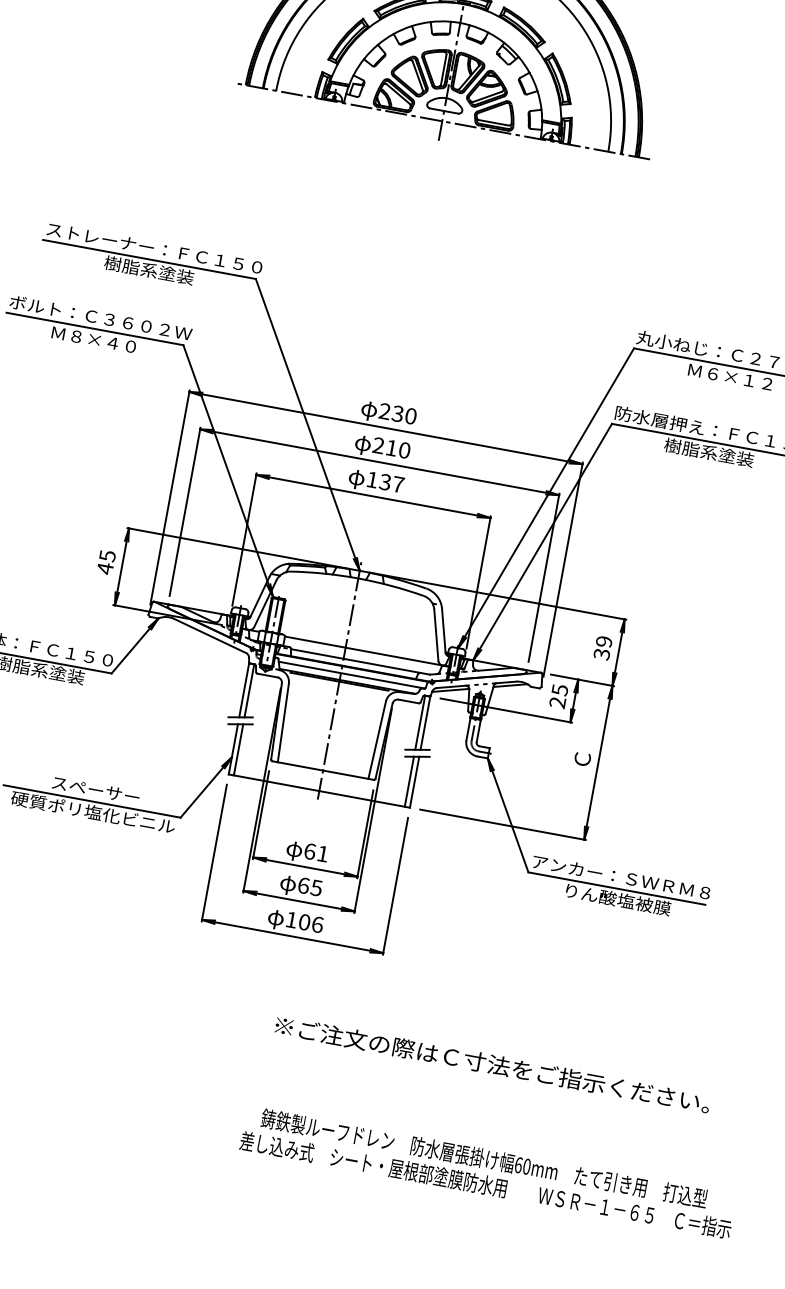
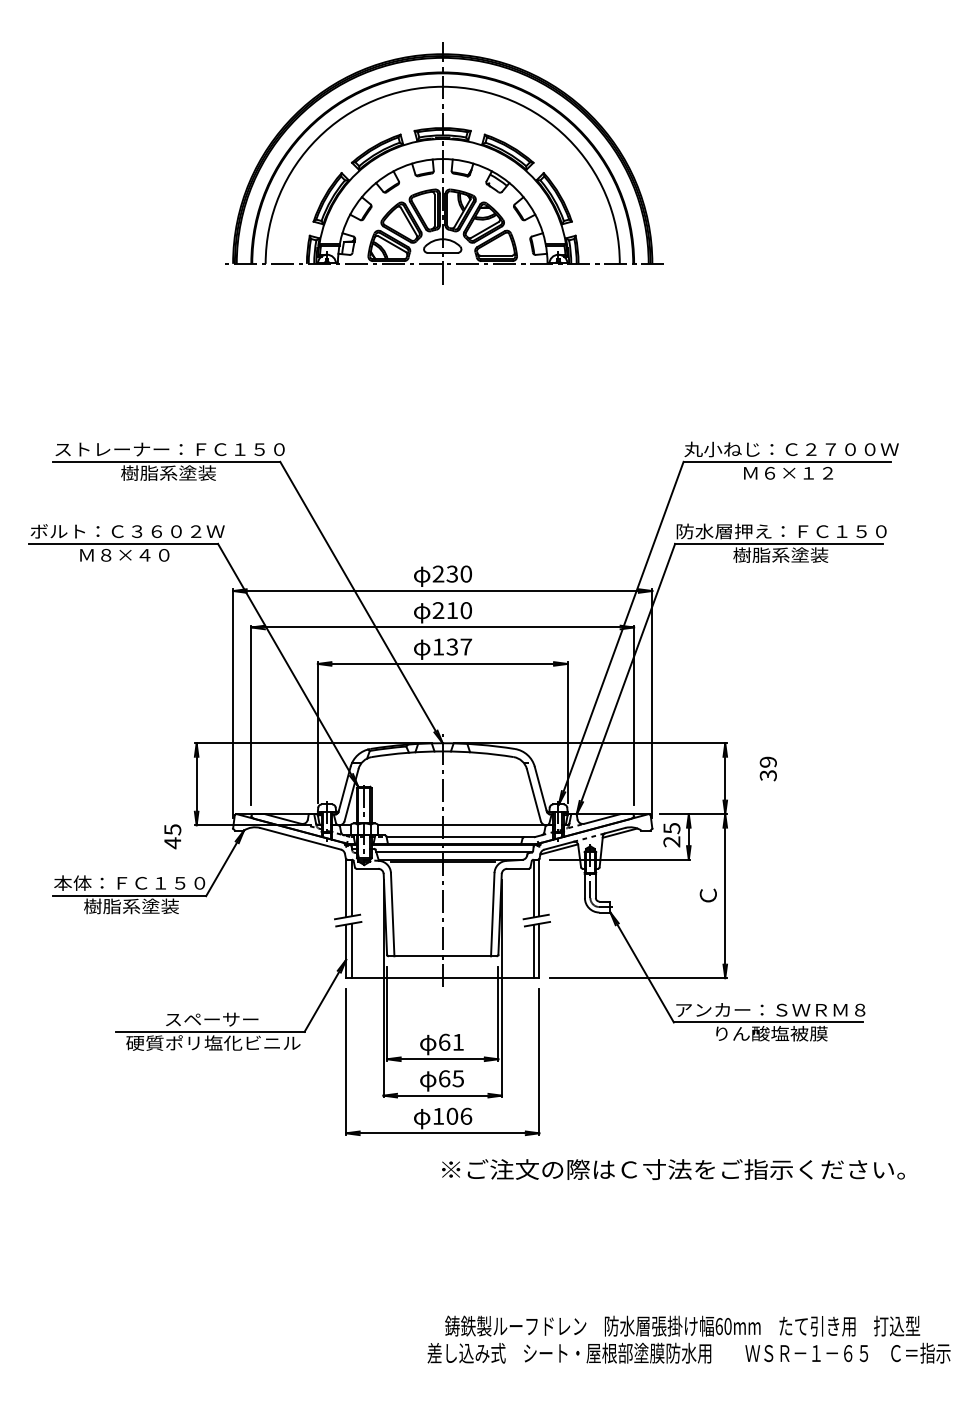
text: (106, 562) -> (172, 836), moved
text: (602, 647) -> (767, 768), moved
text: (492, 1064) -> (673, 1169), moved

